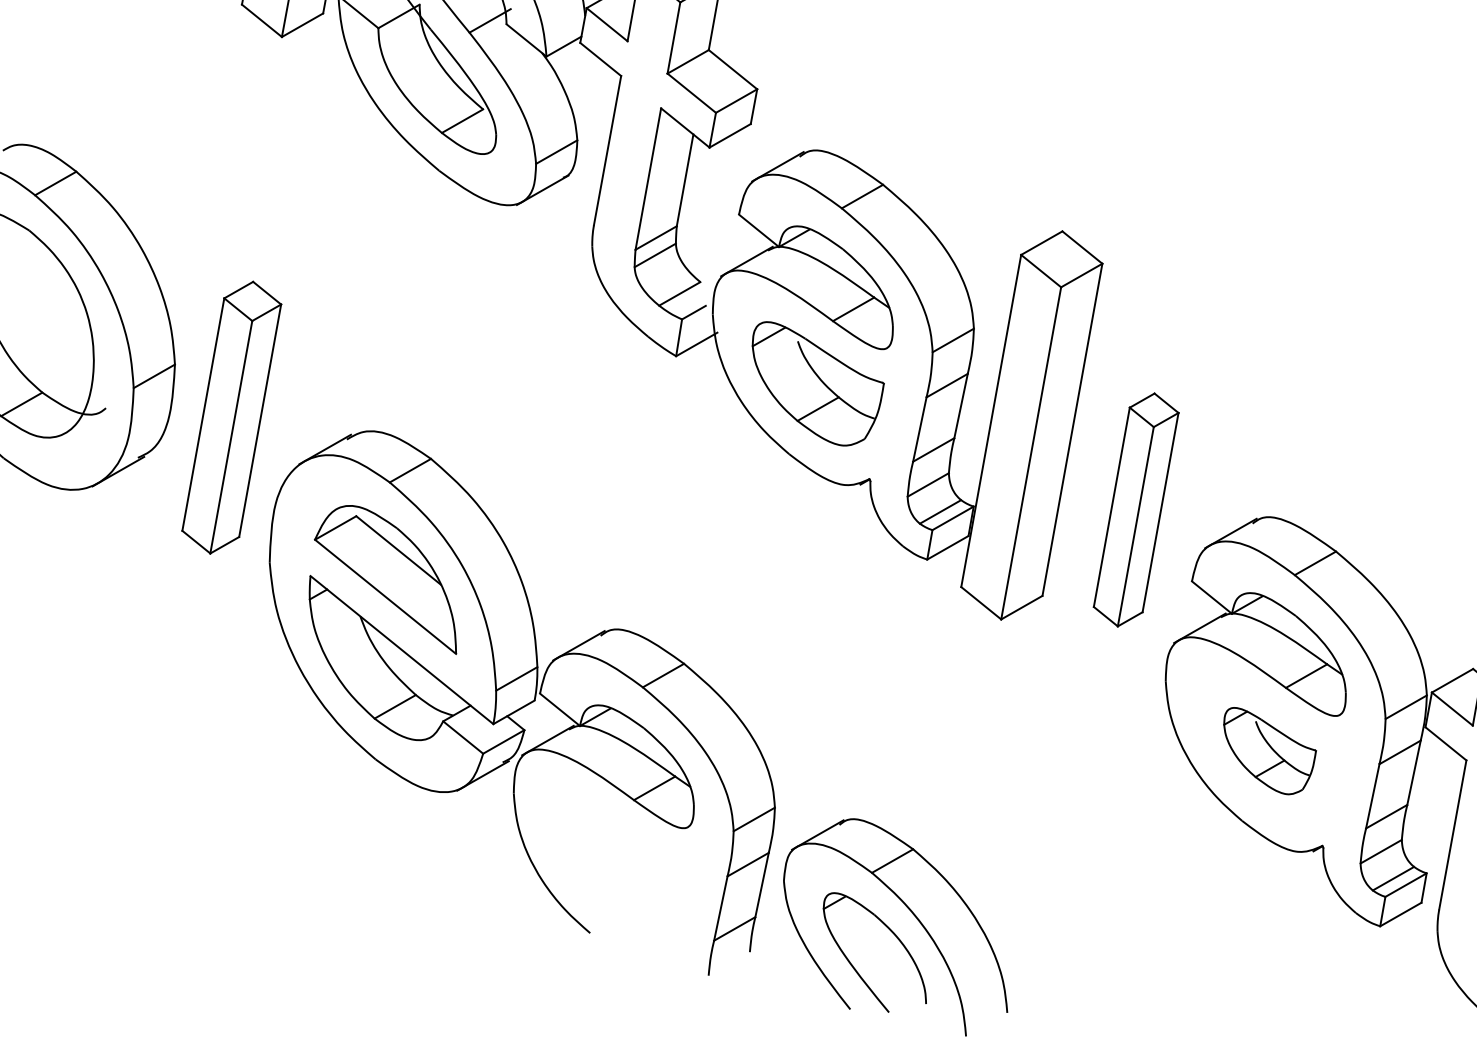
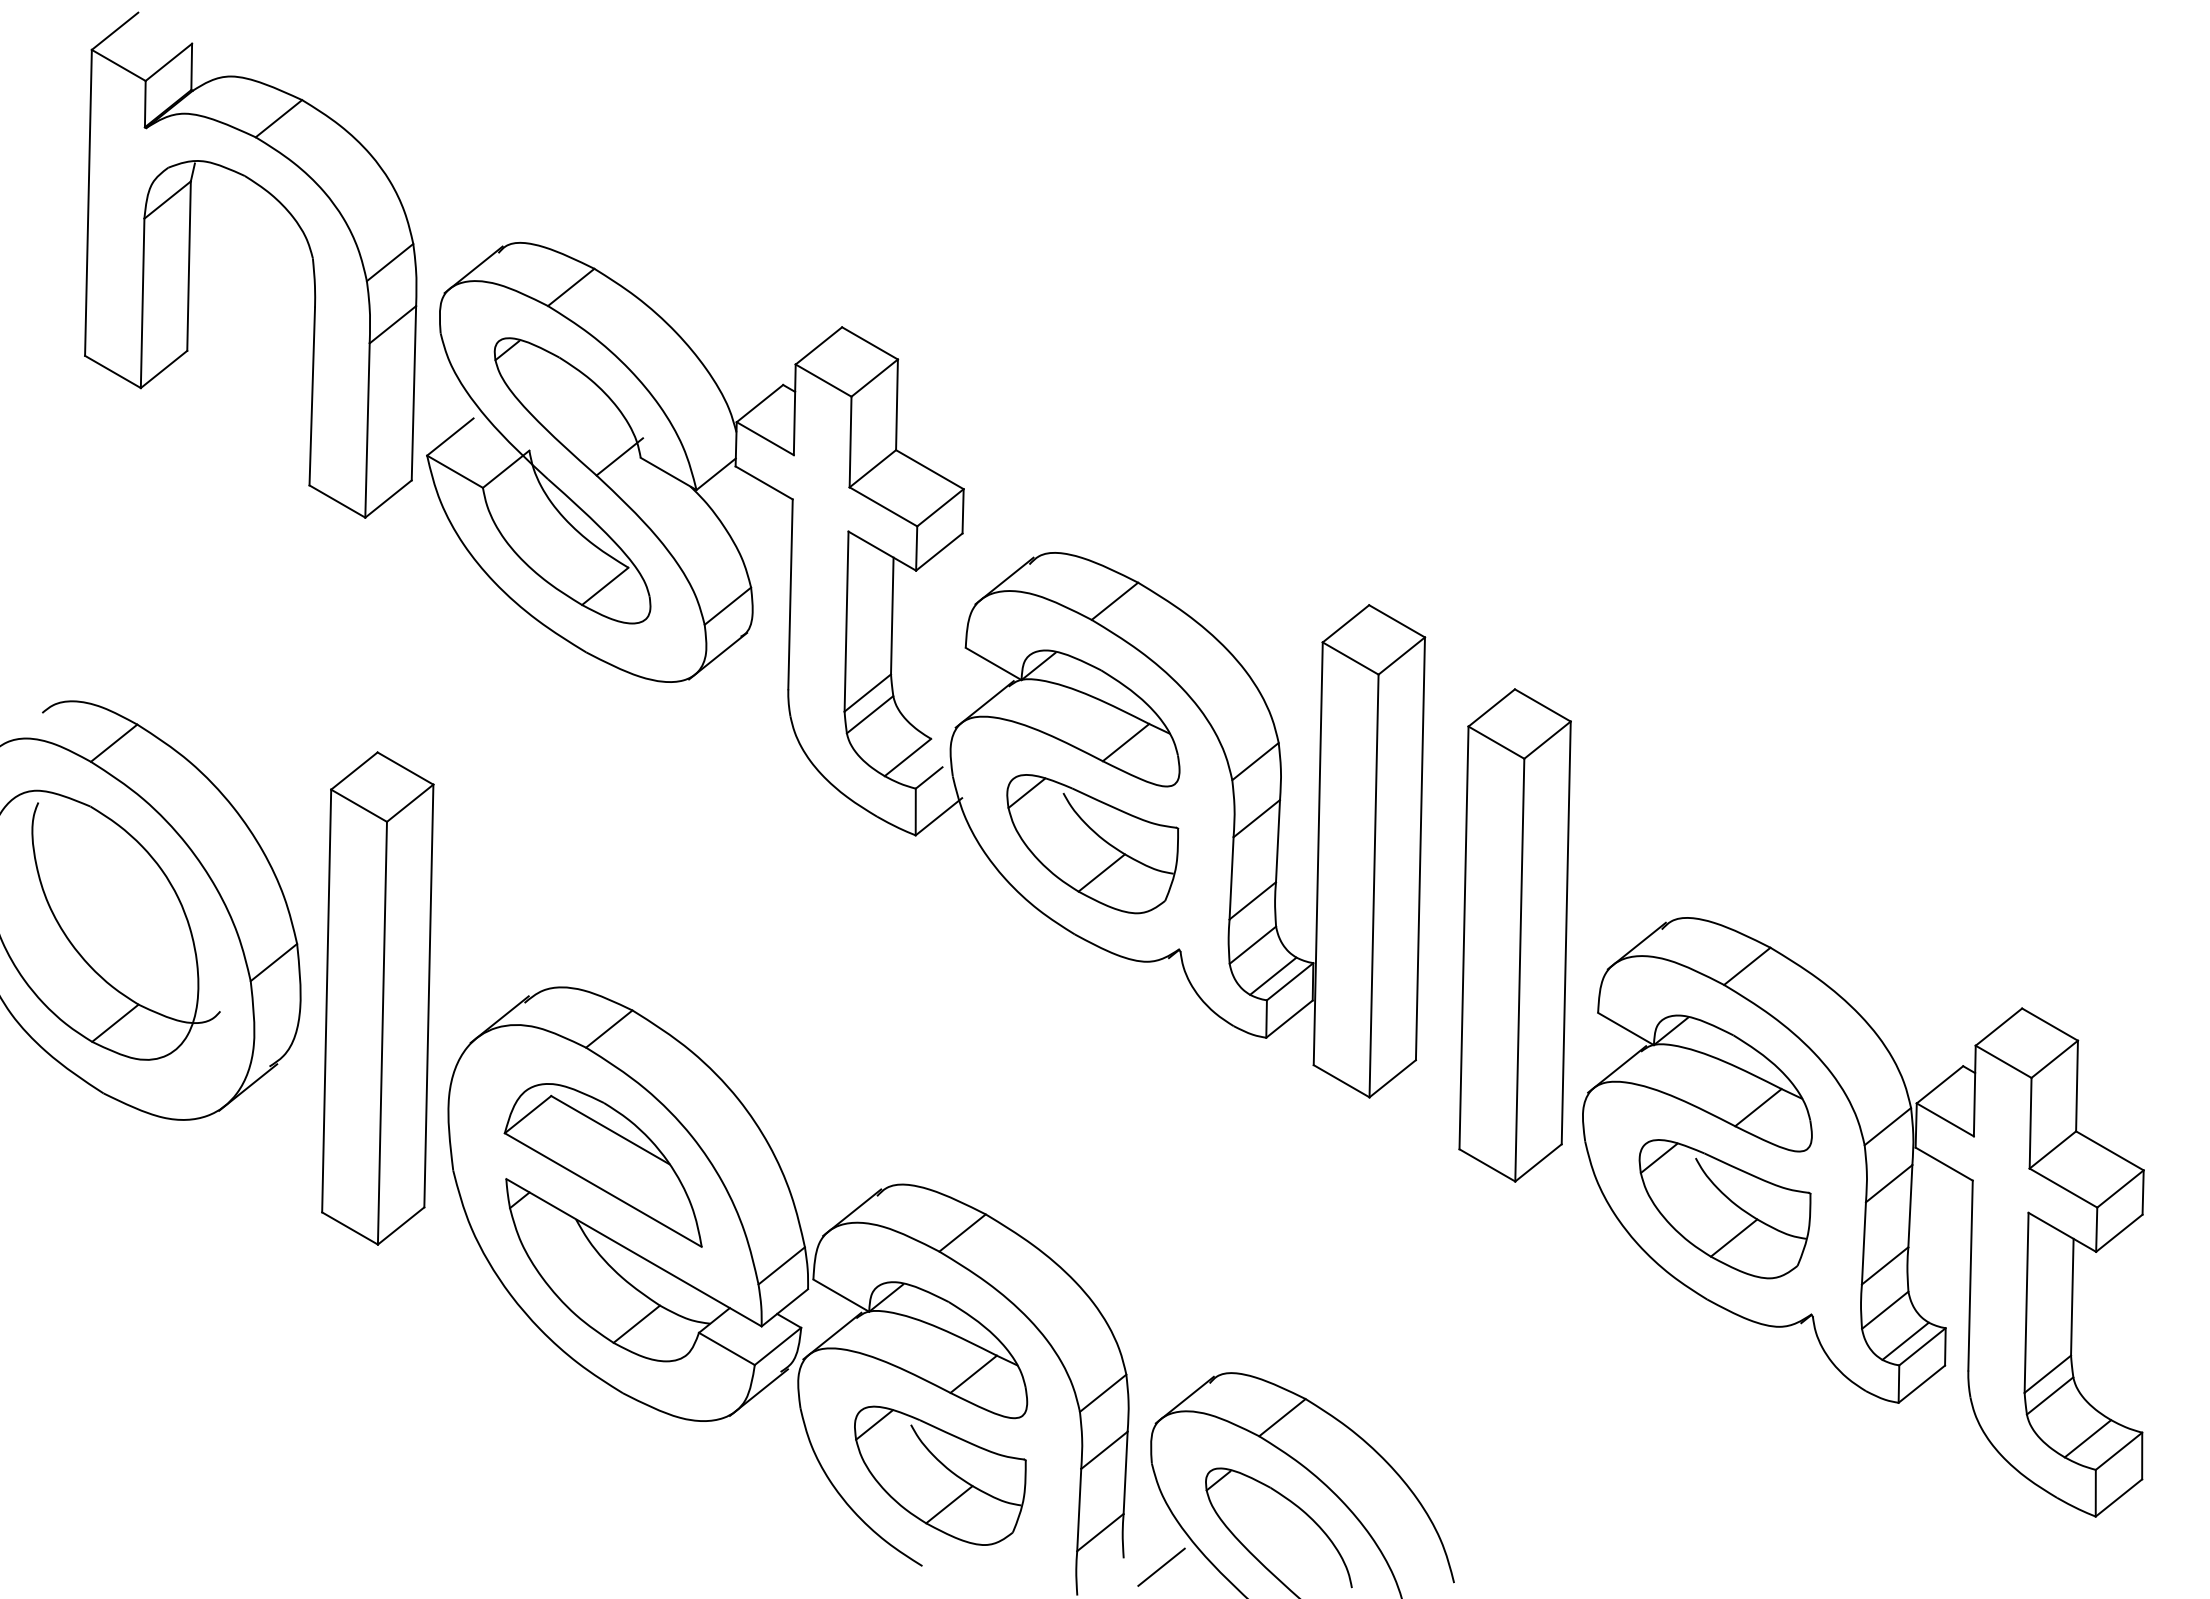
part: (231, 417) -> (377, 998), size x1.43
part: (1135, 509) -> (1514, 935), size x1.67
part: (1267, 752) -> (1724, 1209), size x1.43
part: (615, 863) -> (940, 1475), added
line: (778, 963) -> (1161, 1566), added

